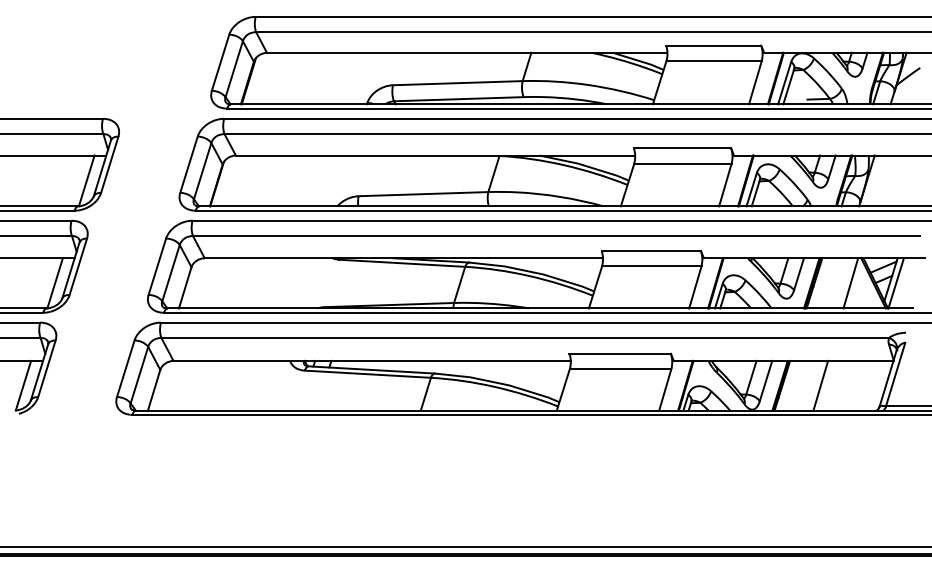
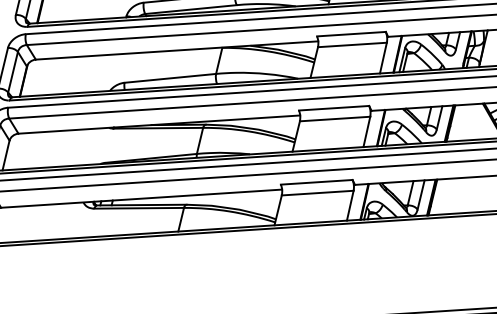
line: (850, 283) -> (476, 122), removed
line: (820, 385) -> (459, 195), removed

